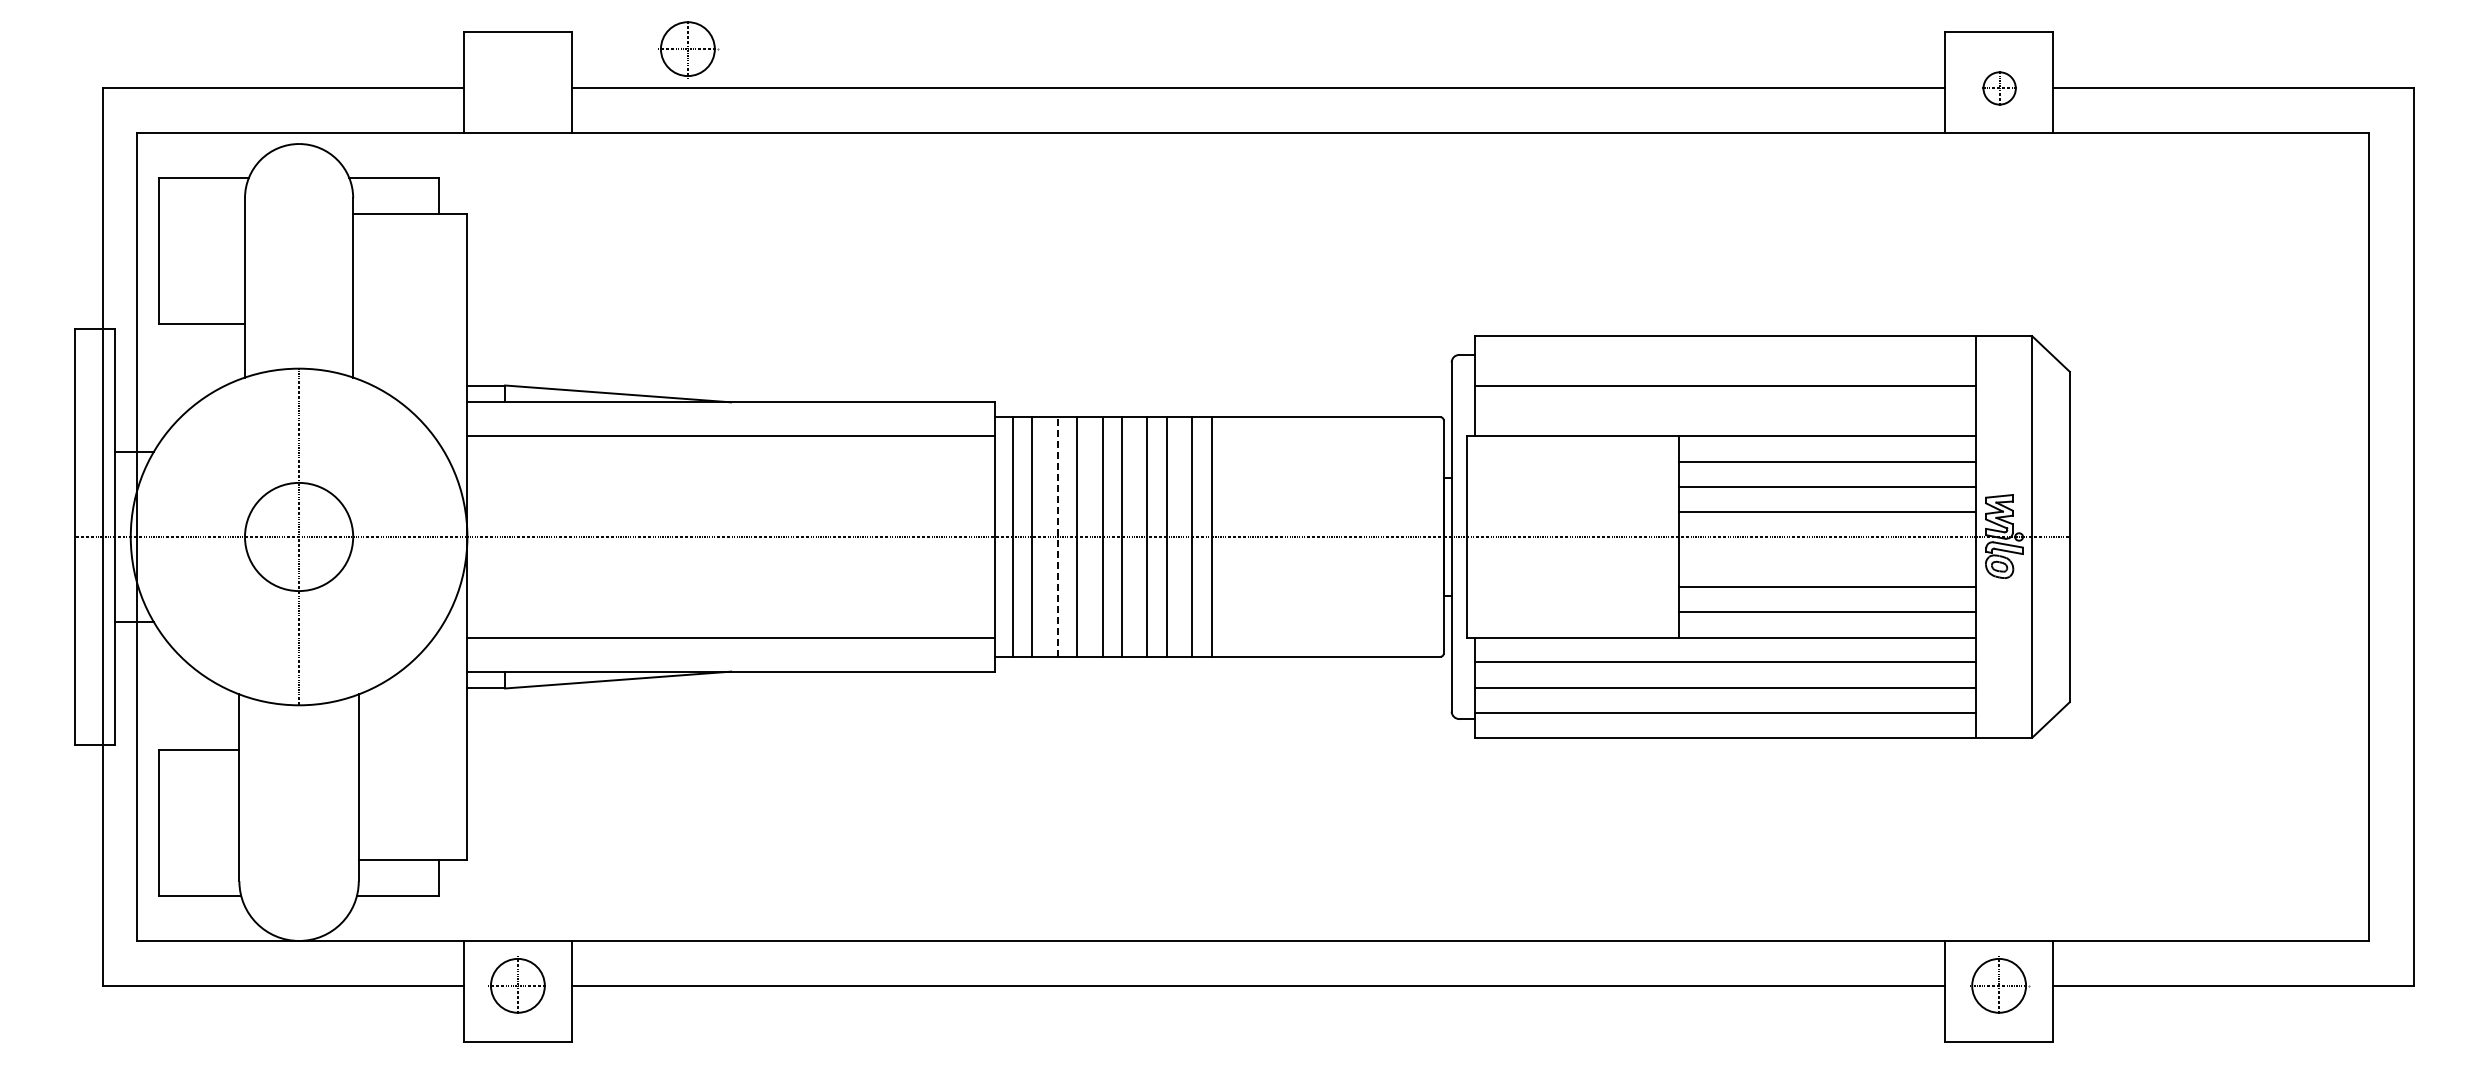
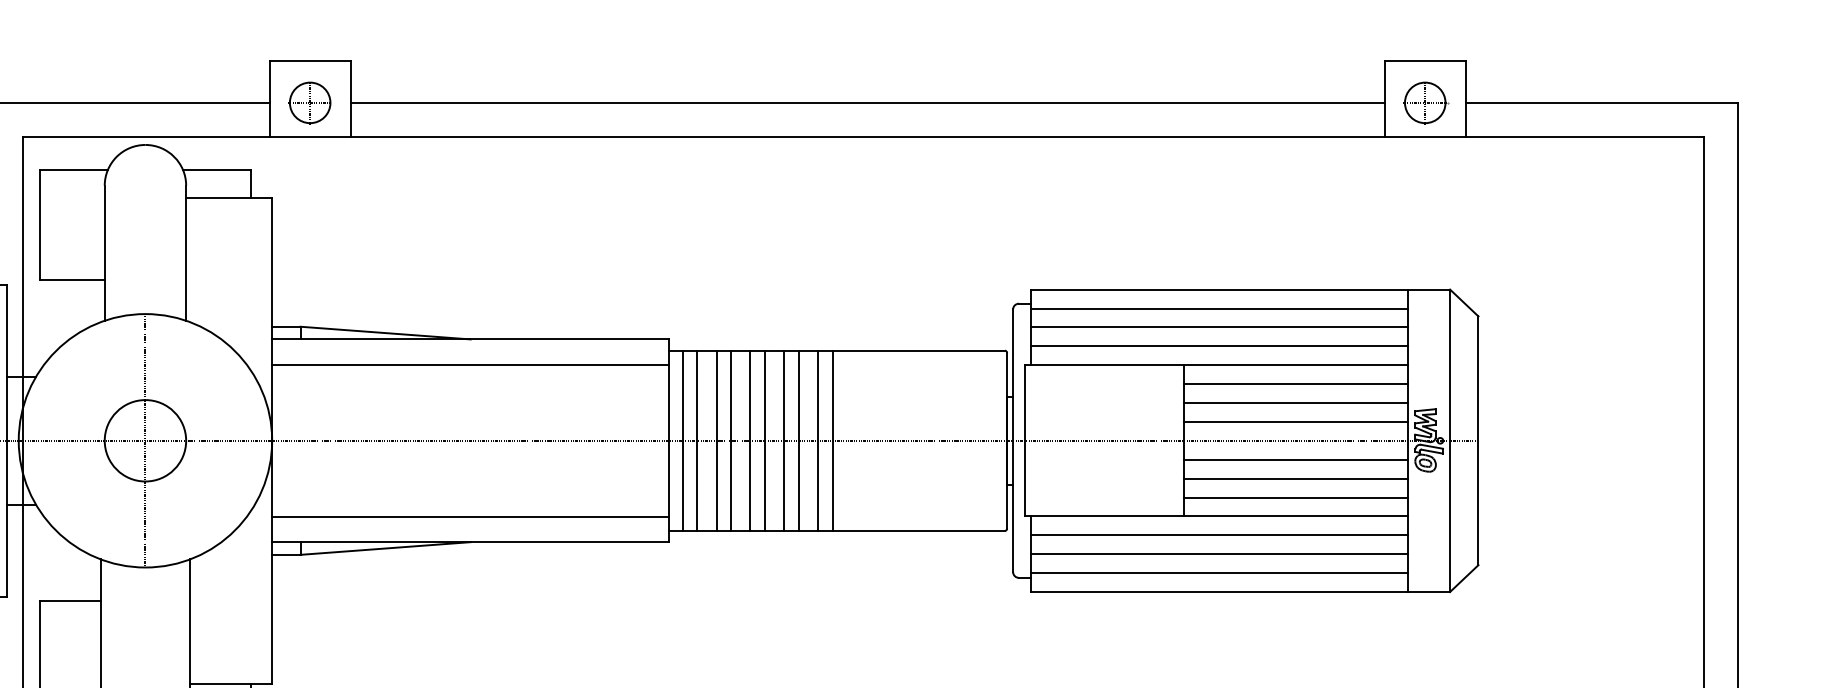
part: (686, 49) -> (309, 103), moved
part: (2000, 88) -> (1426, 103), size x1.67
line: (1725, 361) -> (1219, 308), added
line: (1725, 411) -> (1219, 346), added
line: (1057, 537) -> (716, 441), dashed -> solid
line: (1826, 562) -> (1295, 459), added

